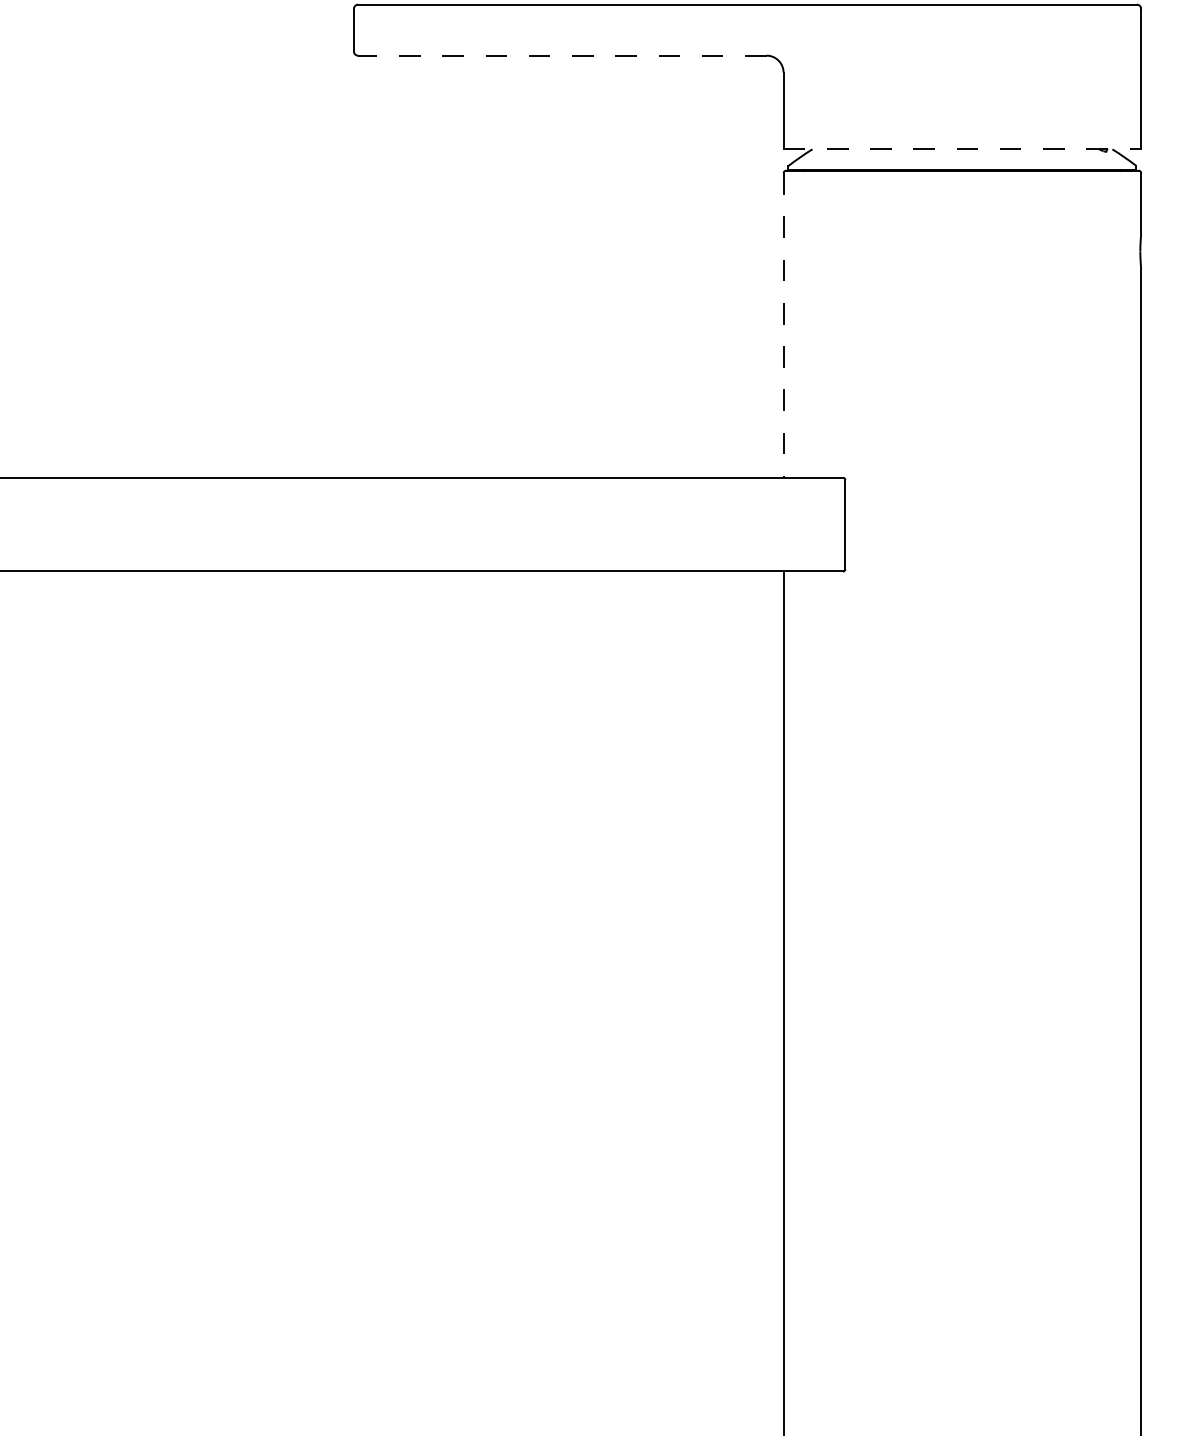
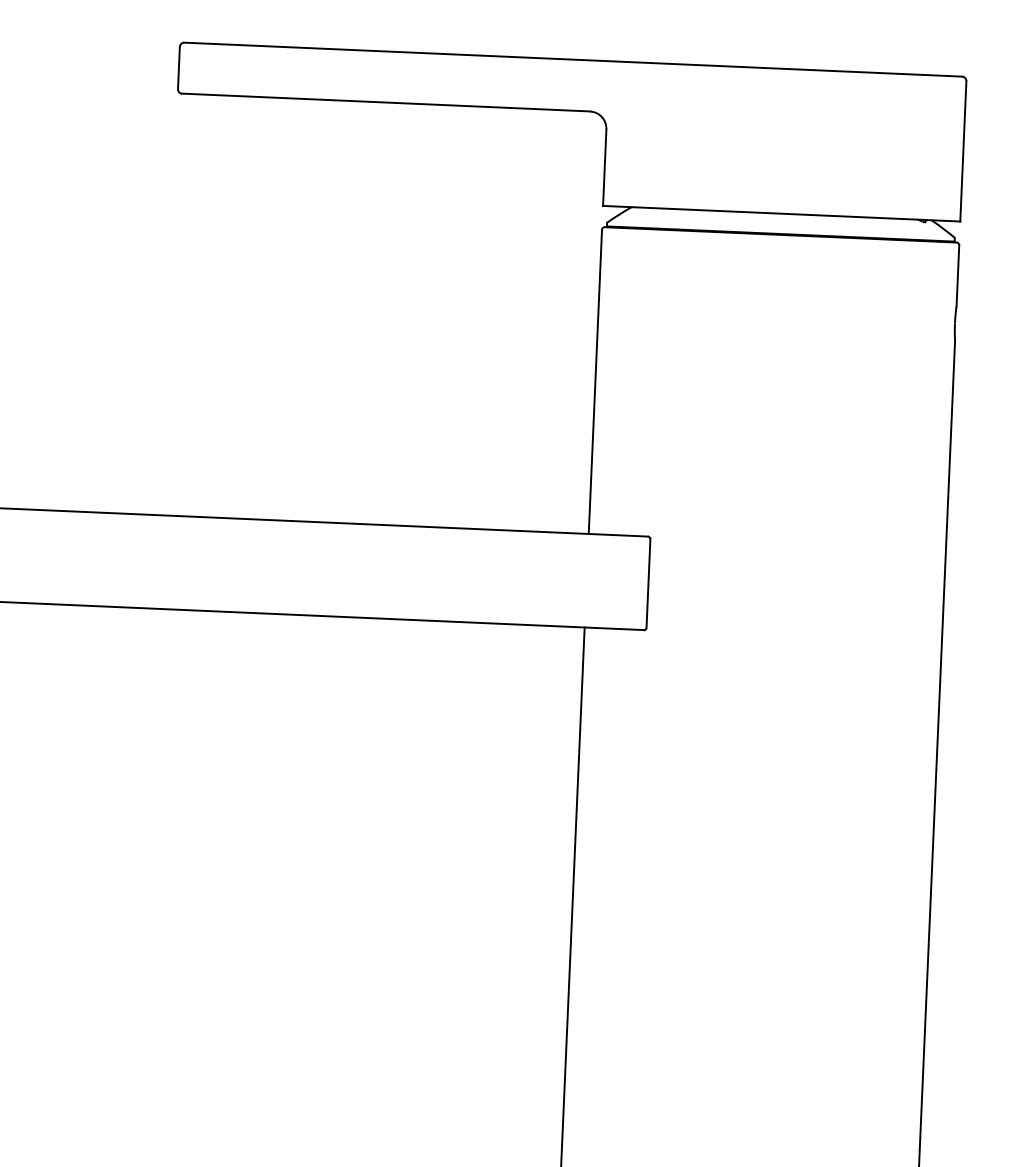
line: (561, 55) -> (385, 102), dashed -> solid
line: (962, 149) -> (781, 213), dashed -> solid
line: (783, 325) -> (595, 381), dashed -> solid

